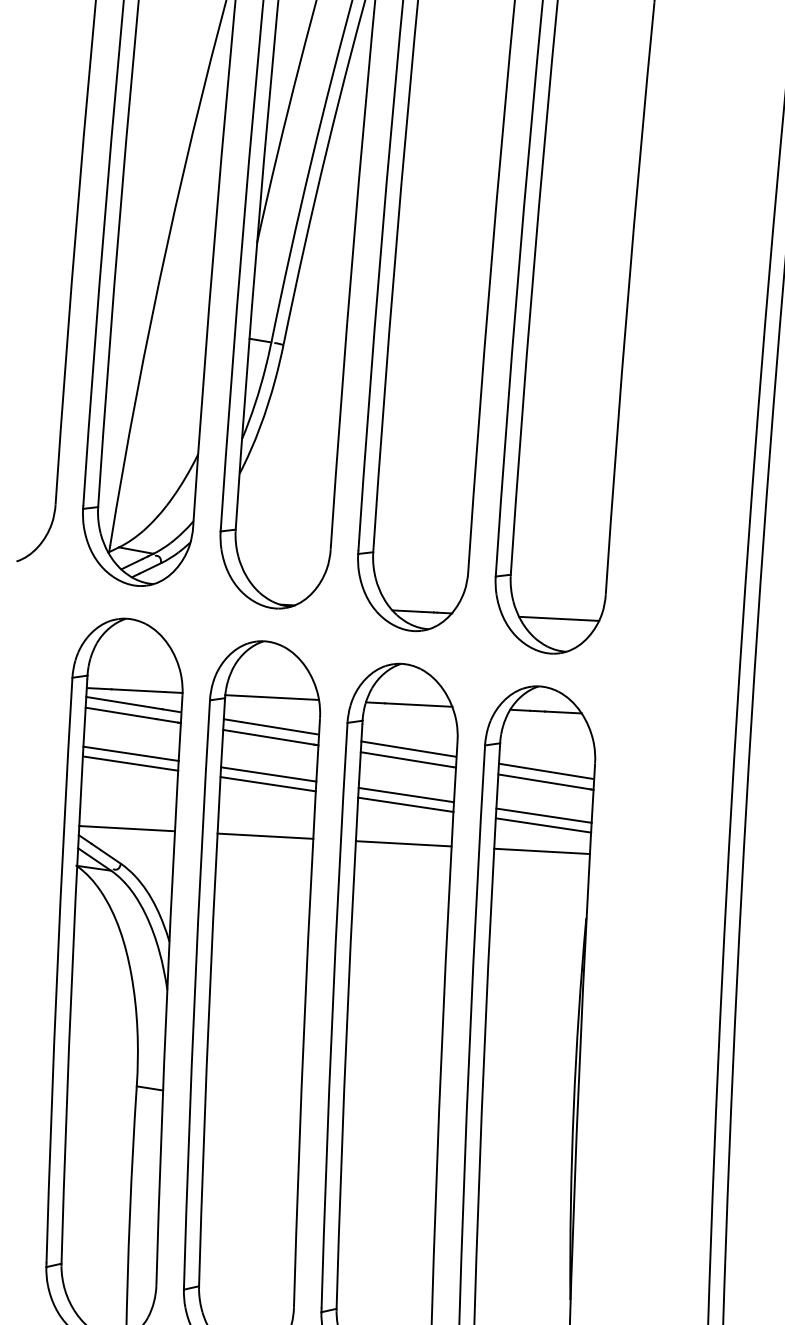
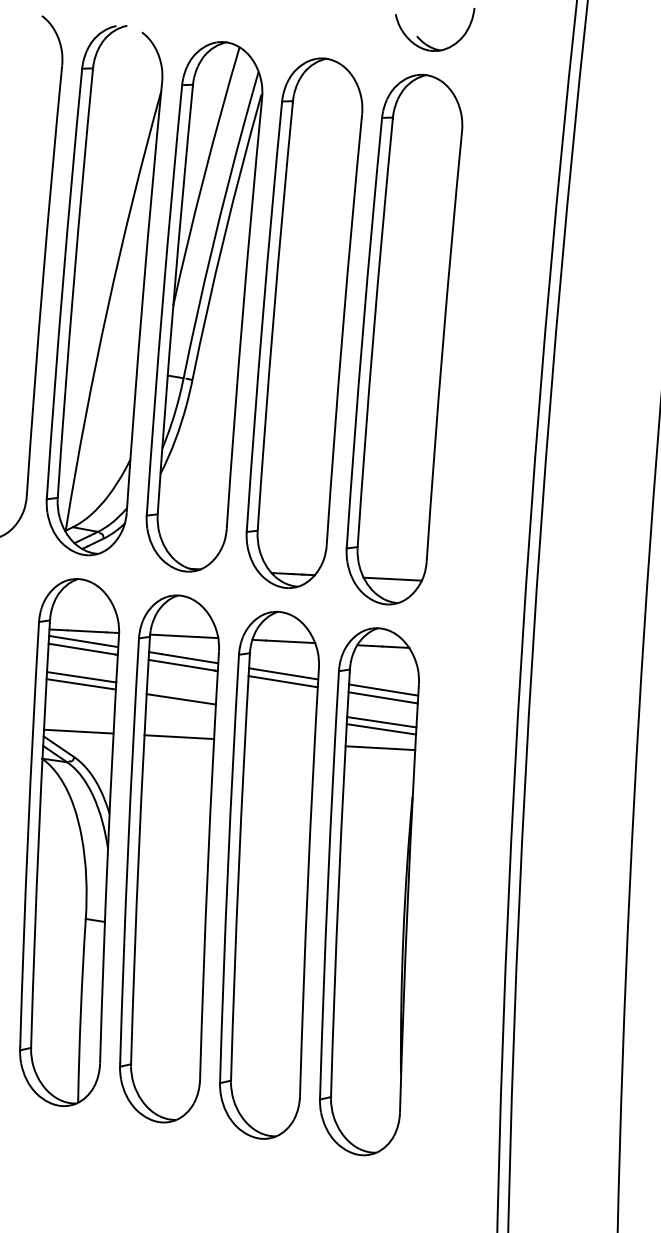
line: (268, 774) -> (181, 692), removed
line: (406, 795) -> (281, 707), removed
line: (406, 805) -> (281, 714), removed
line: (403, 843) -> (279, 742), removed

